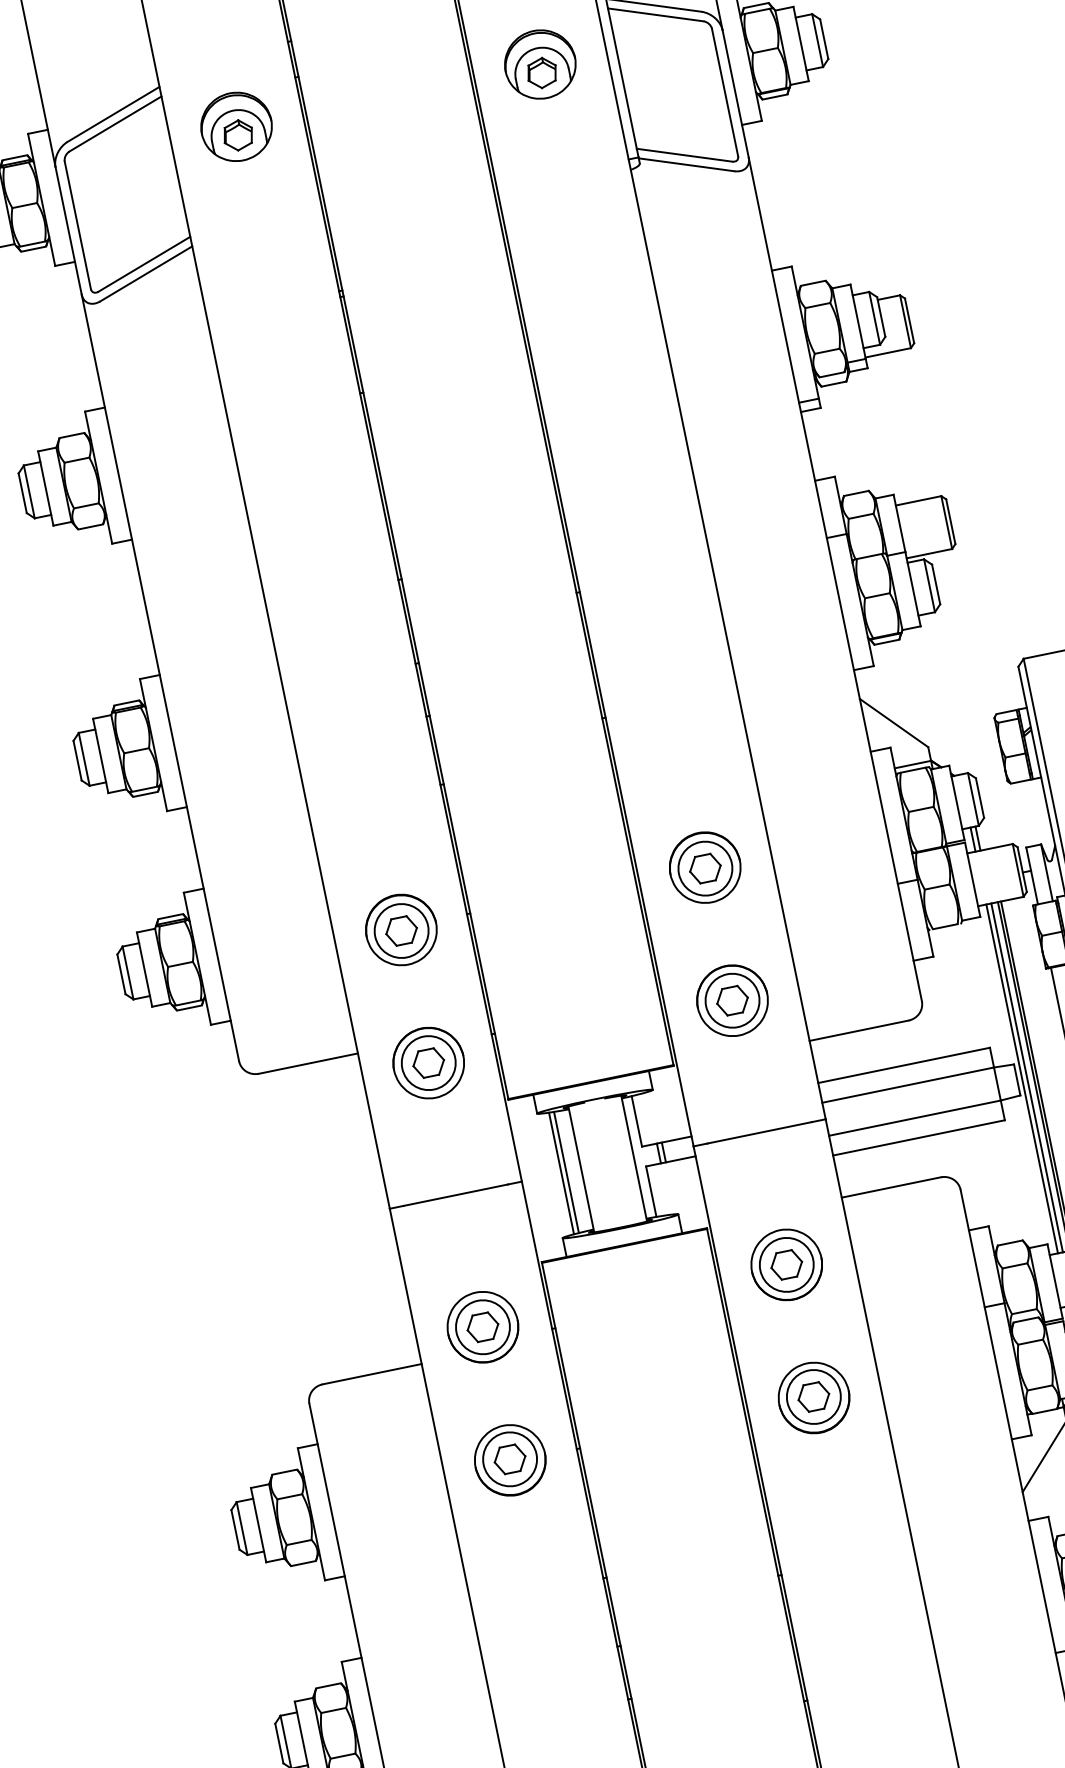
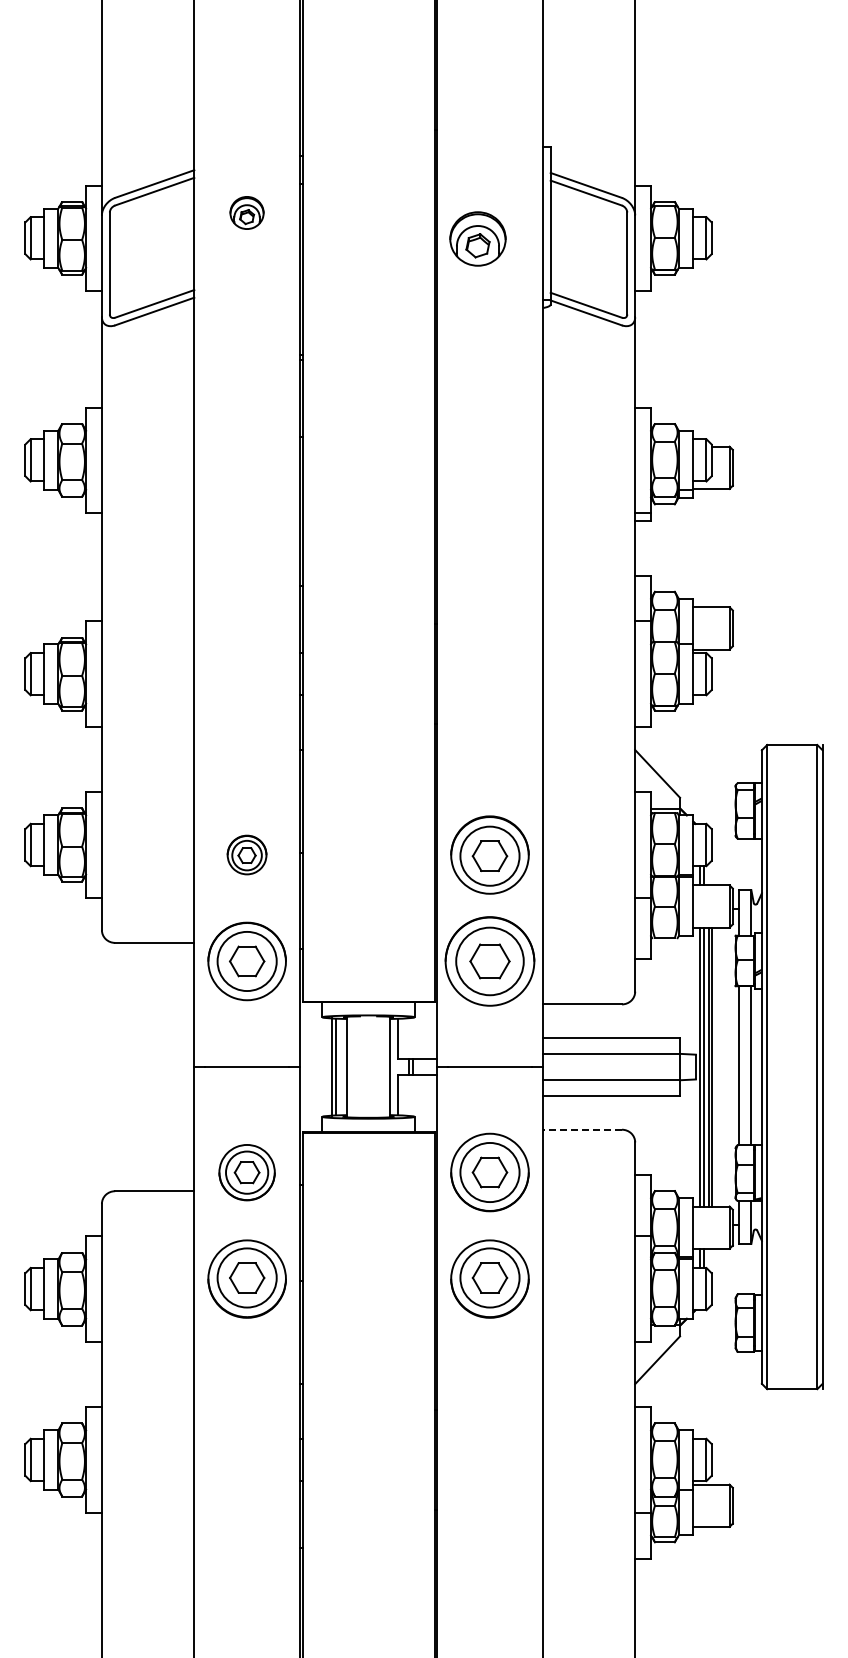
part: (539, 64) -> (477, 238), moved
part: (235, 126) -> (246, 212), size x0.6
part: (704, 867) -> (489, 854), size x1.4
part: (400, 929) -> (246, 854), size x0.7
part: (731, 1000) -> (489, 961), size x1.6
part: (427, 1063) -> (246, 961), size x1.4
line: (891, 1187) -> (582, 1129), solid -> dashed
part: (786, 1264) -> (489, 1172), size x1.4
part: (813, 1397) -> (489, 1278), size x1.4
part: (509, 1459) -> (246, 1278), size x1.4

